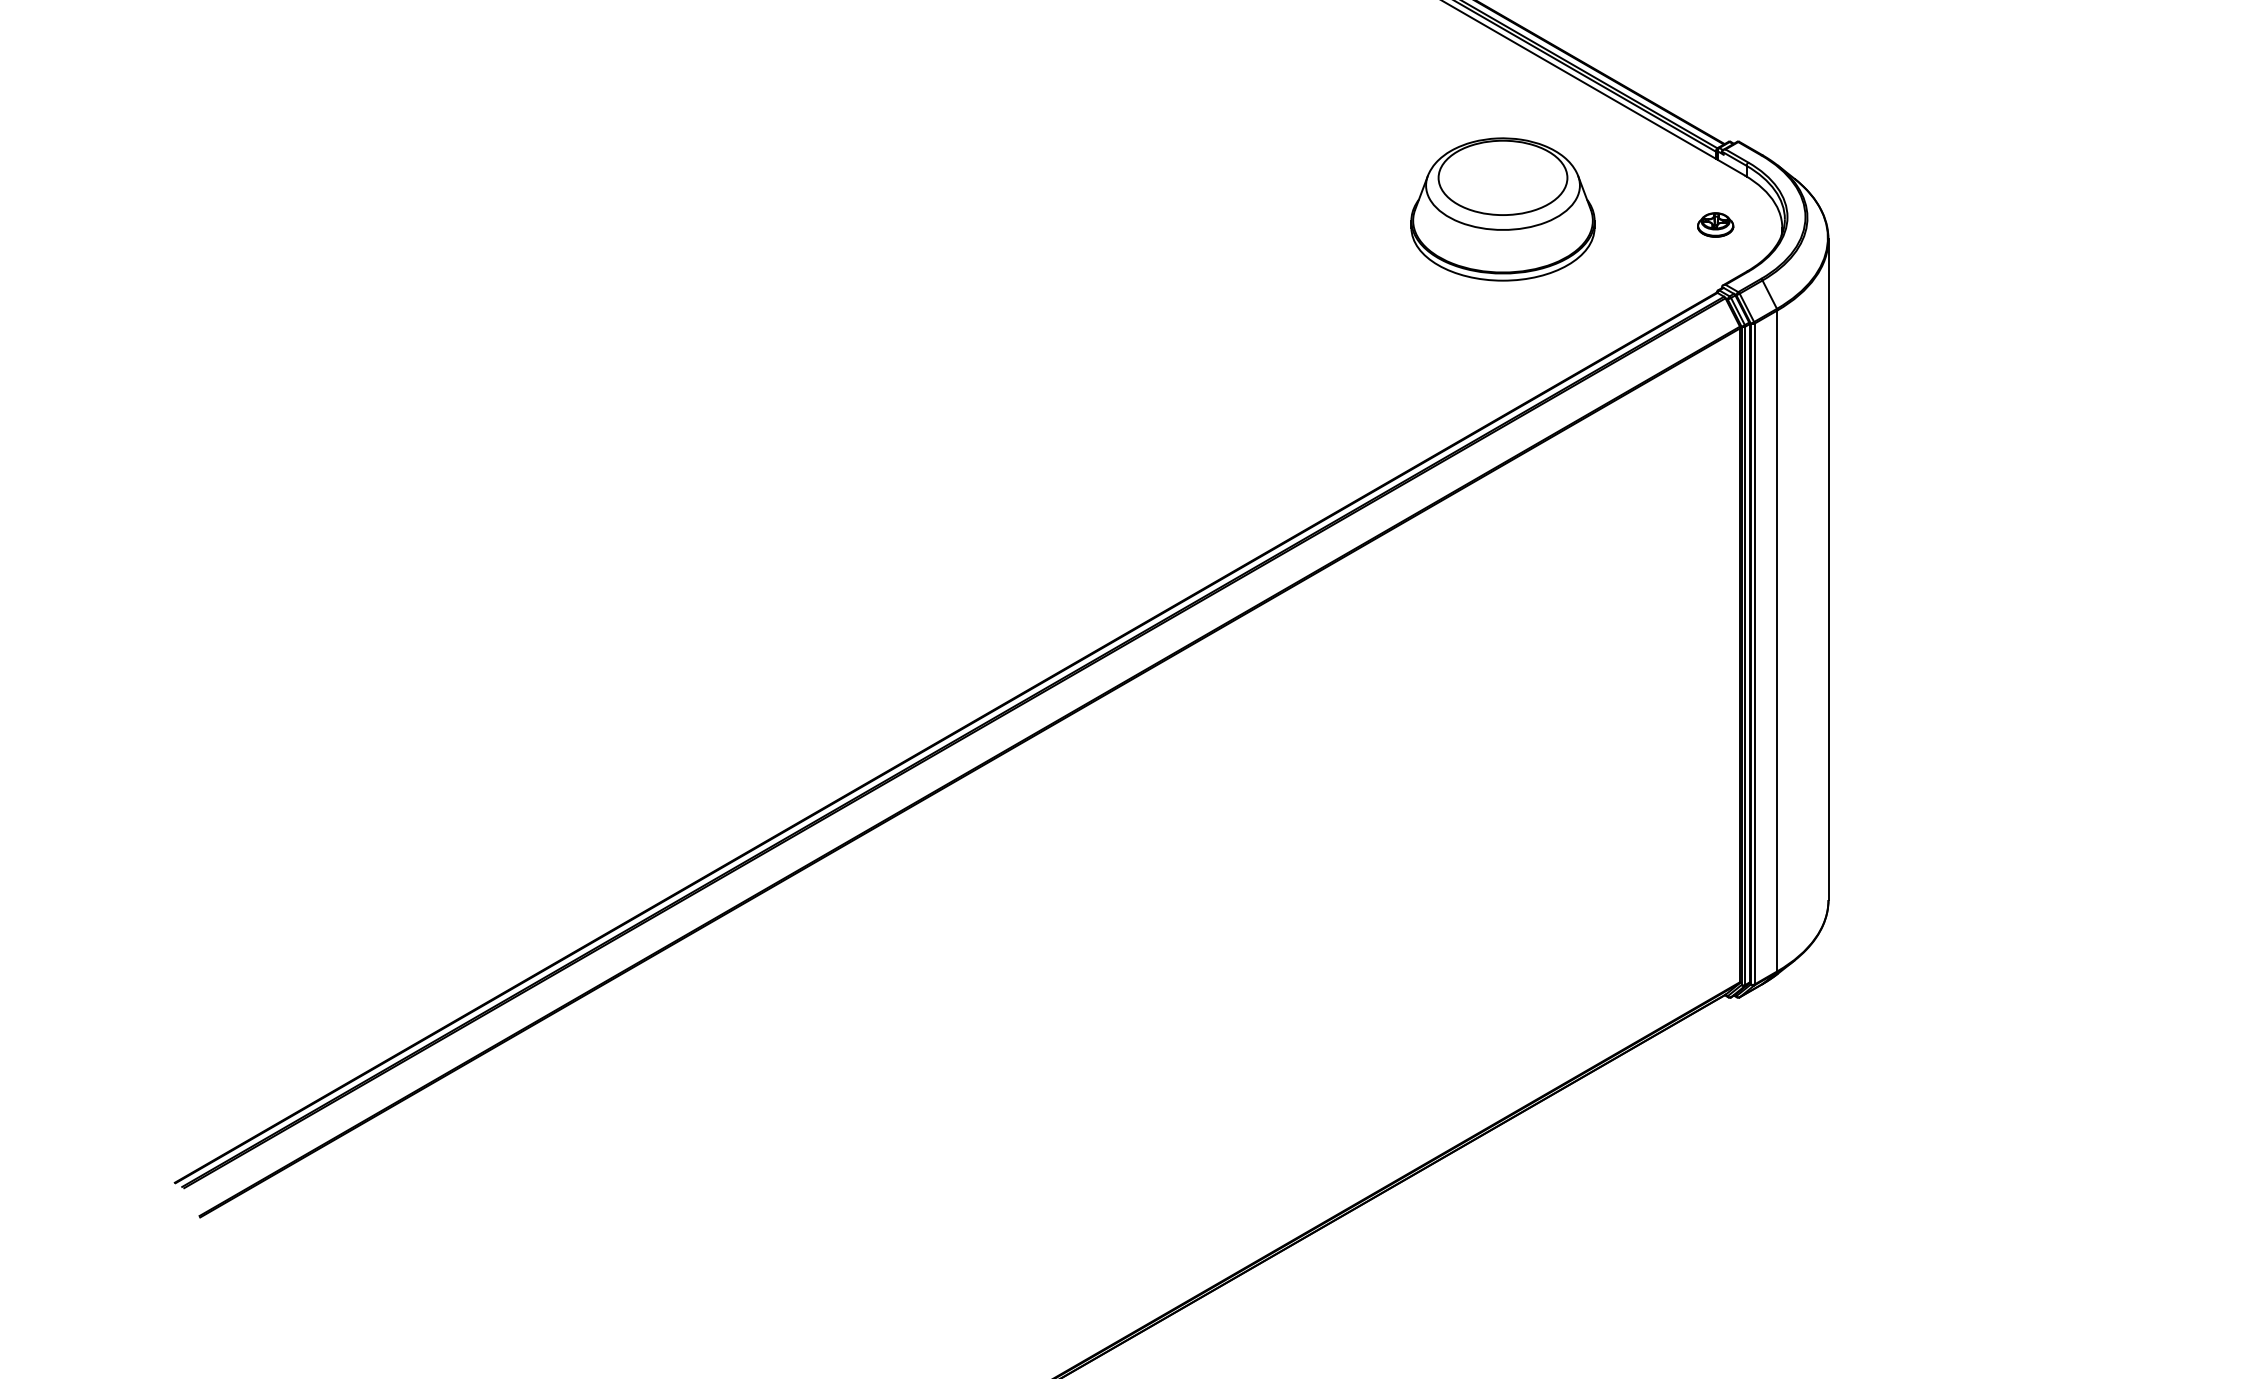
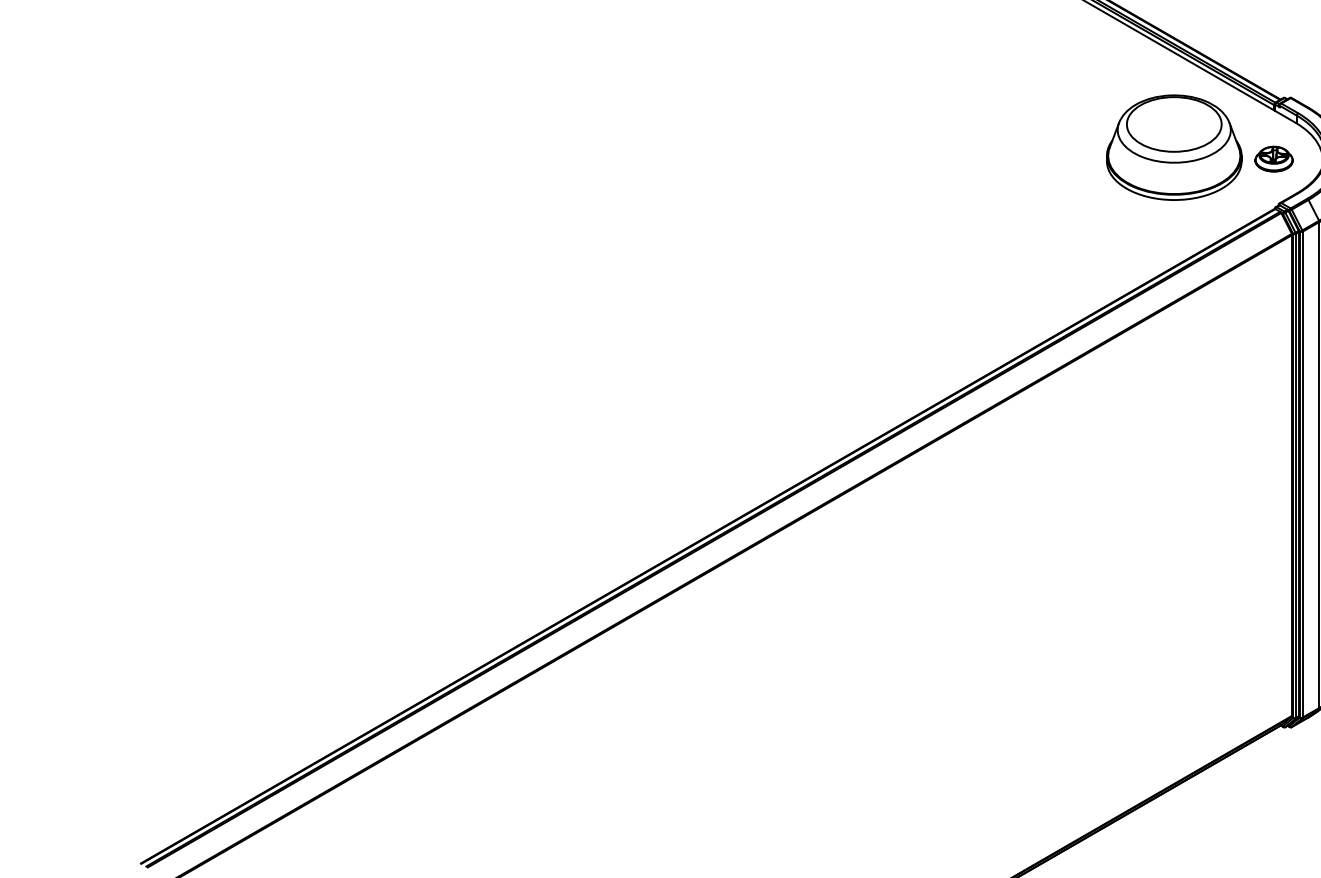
part: (1502, 209) -> (1173, 147), moved
part: (1715, 224) -> (1273, 158), size x1.43

